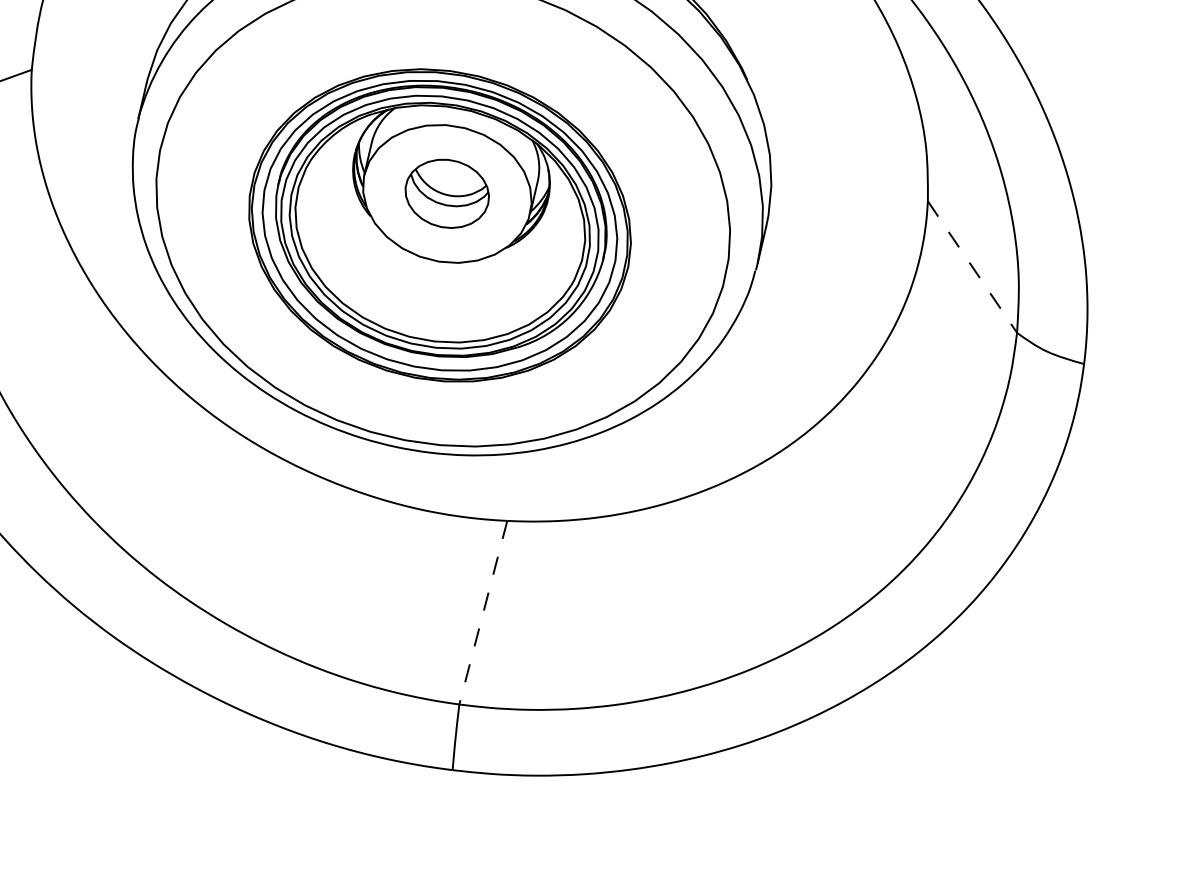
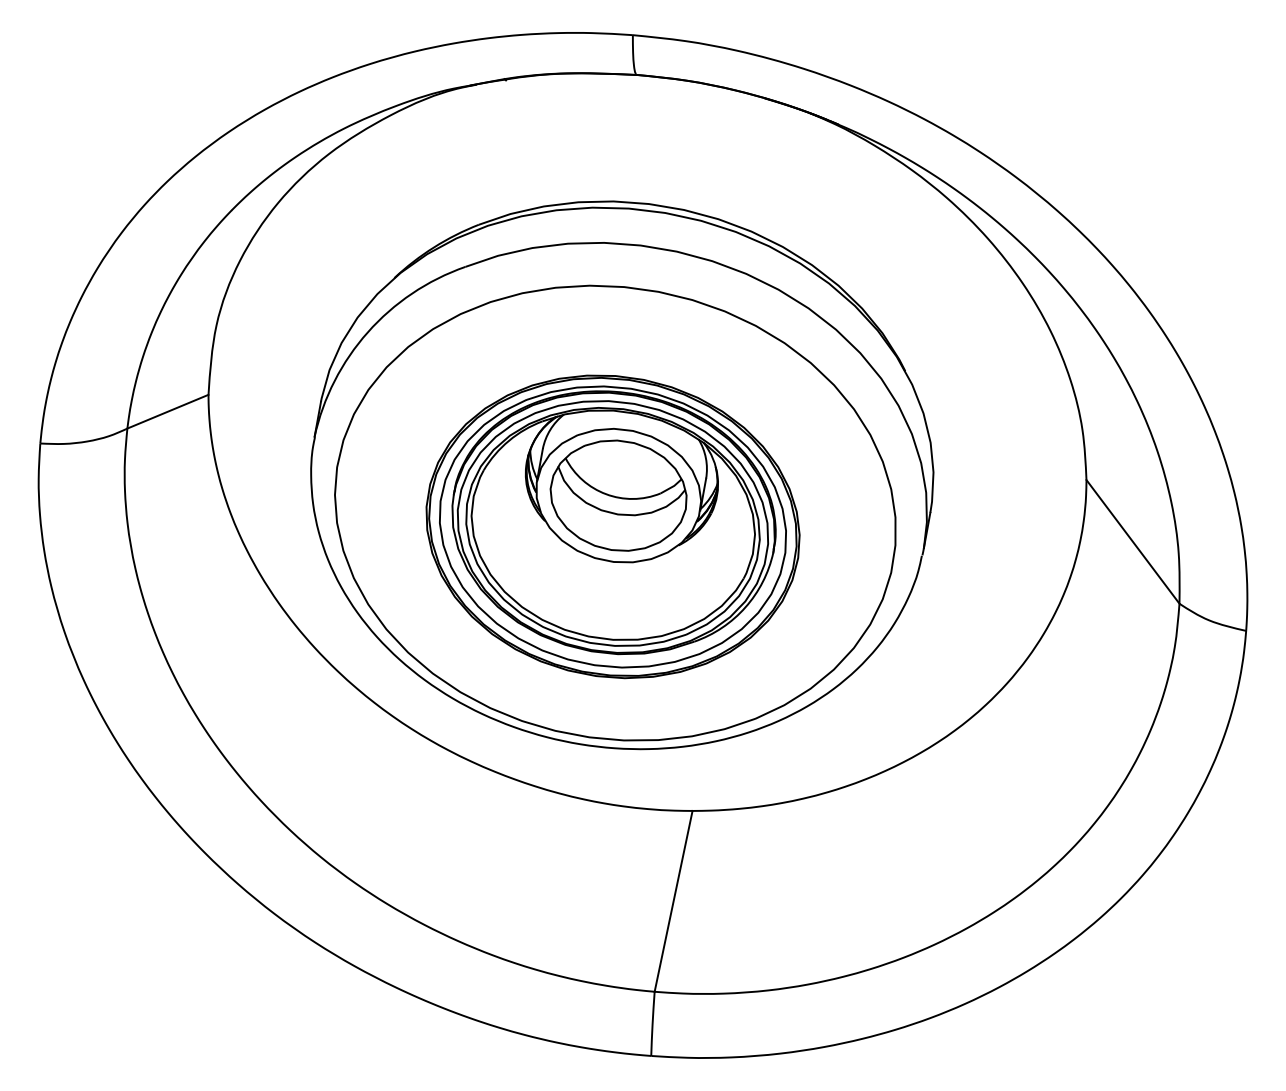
part: (447, 193) -> (618, 495), size x1.67
line: (972, 267) -> (1133, 542), dashed -> solid
line: (483, 612) -> (673, 901), dashed -> solid

